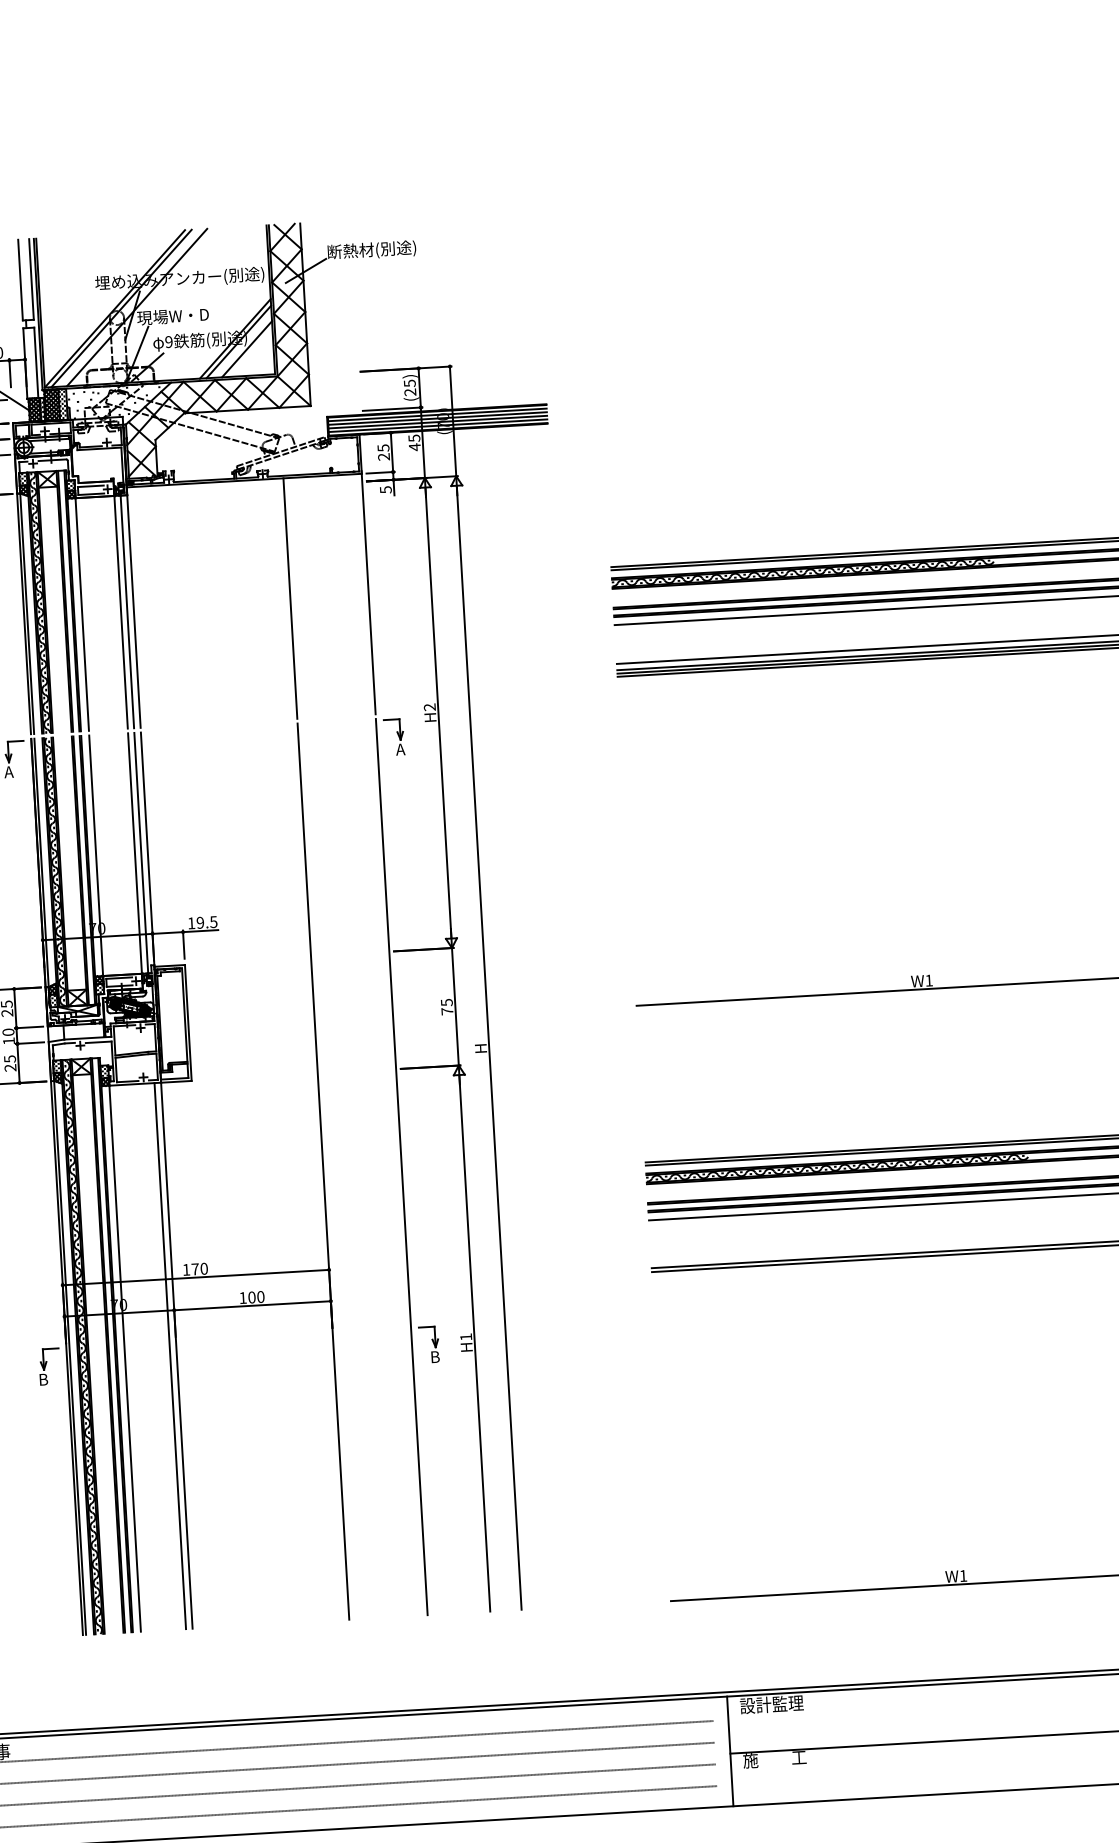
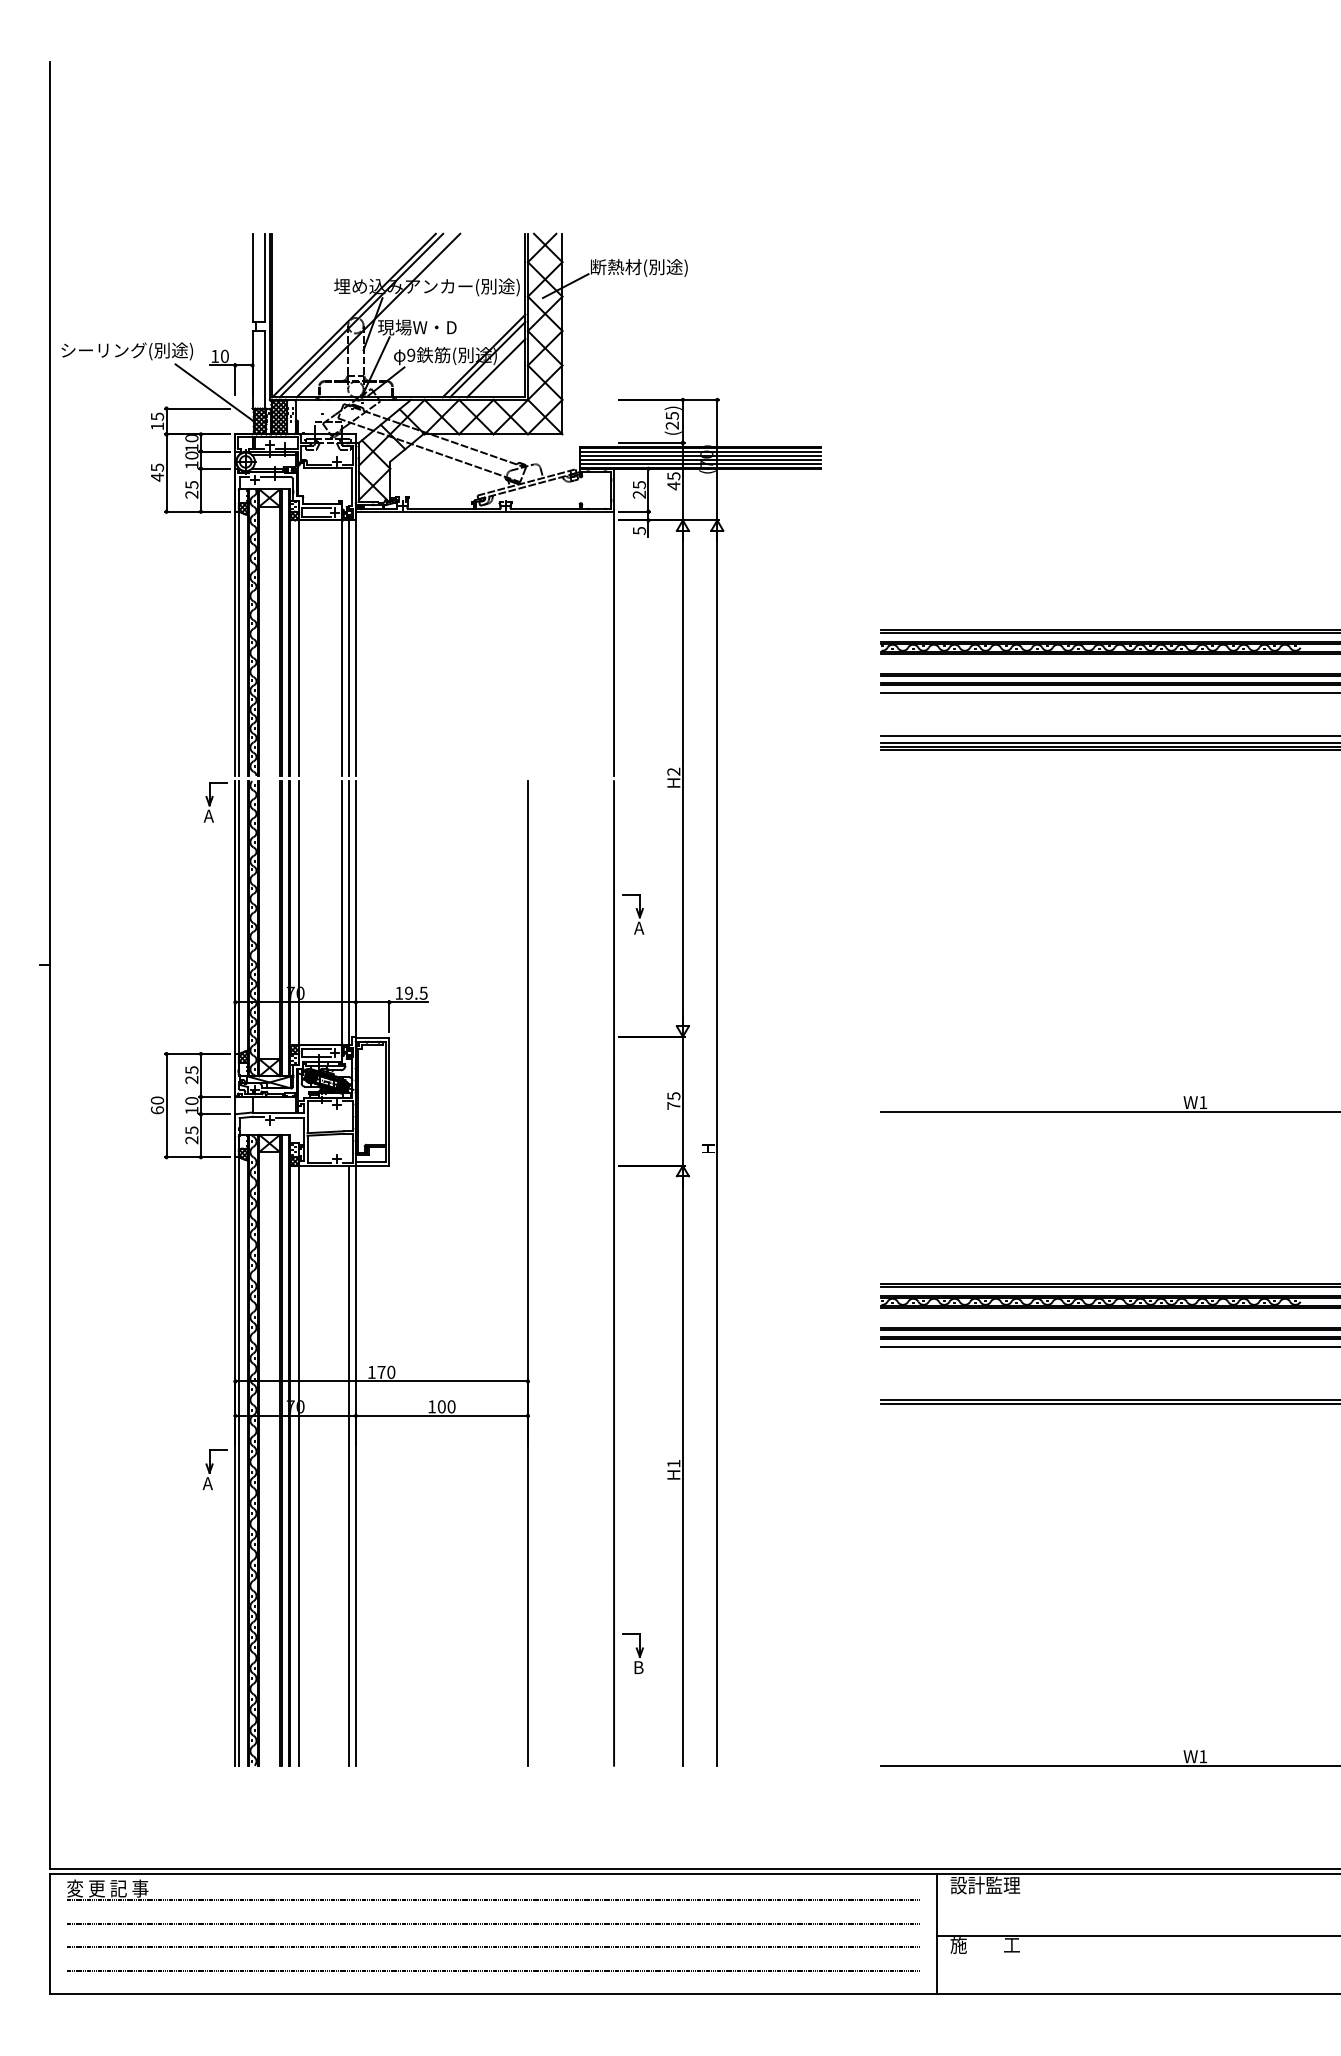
line: (289, 598) -> (527, 643), removed
part: (394, 737) -> (633, 914), moved
part: (428, 1344) -> (632, 1653), moved
text: (42, 1379) -> (207, 1483), B -> A

